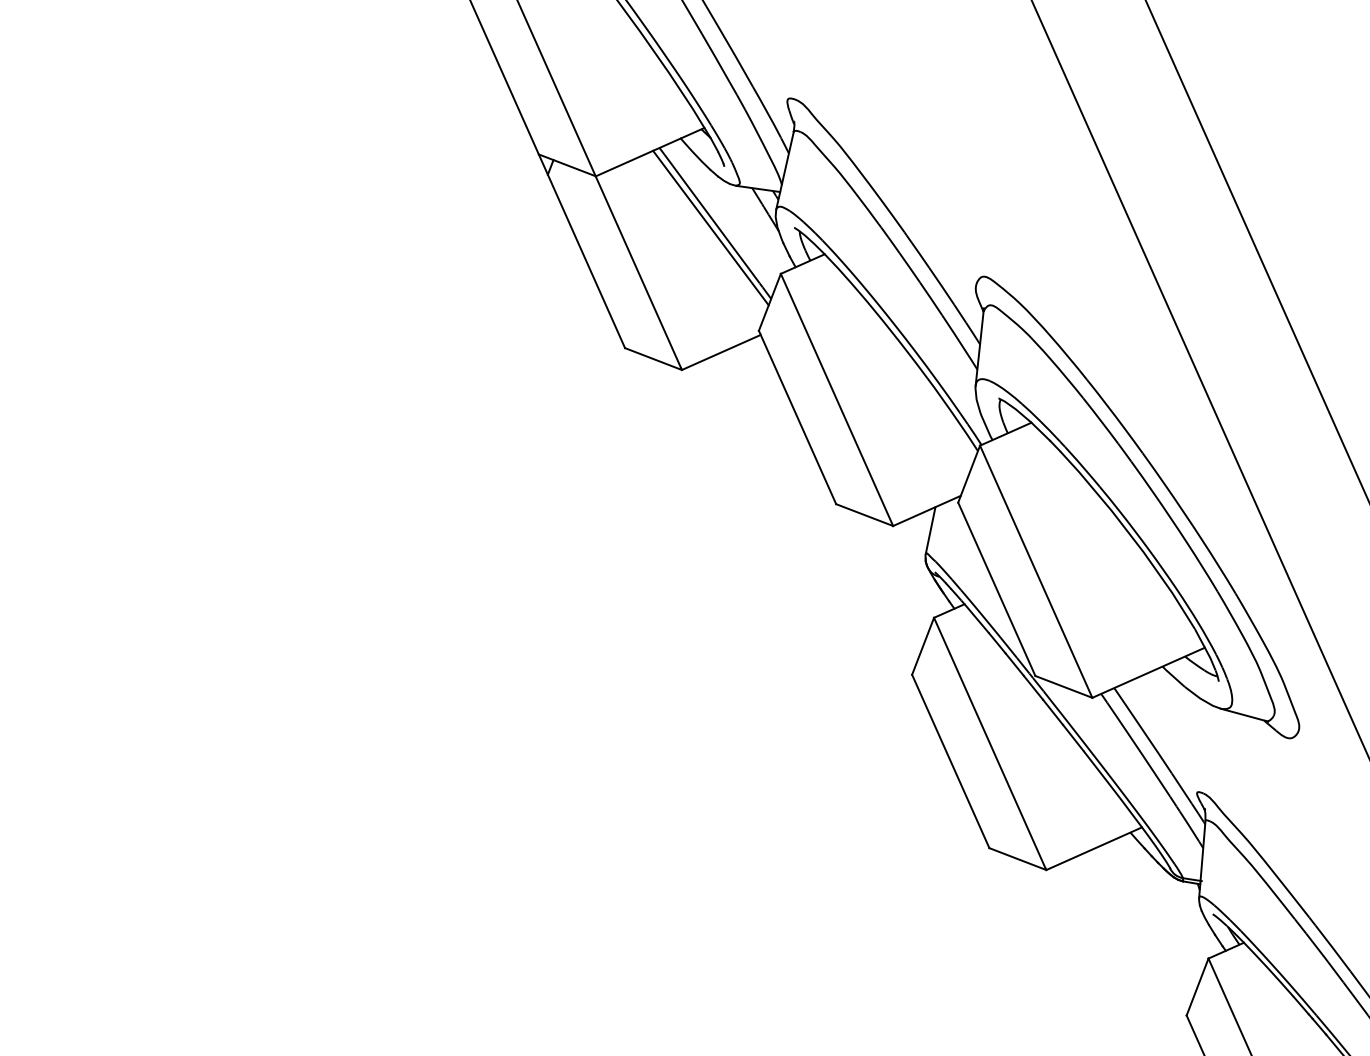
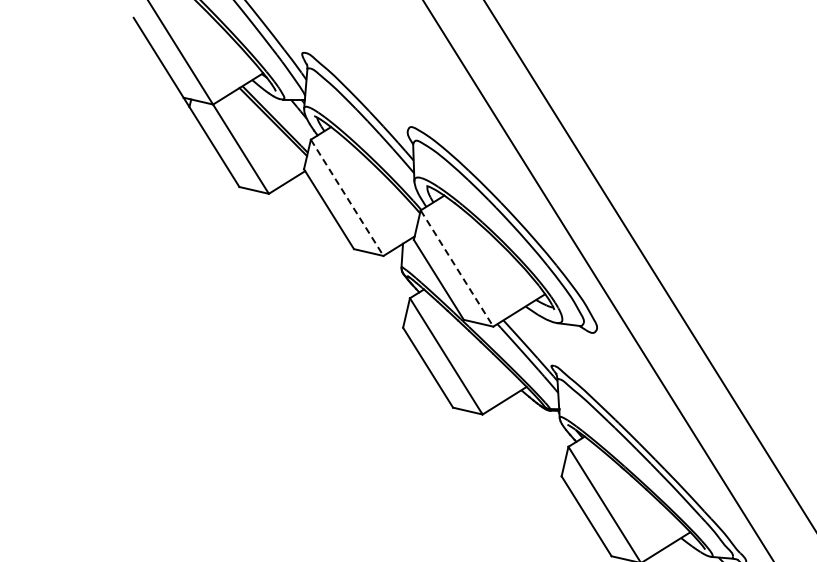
line: (837, 399) -> (347, 197), solid -> dashed
line: (1037, 571) -> (457, 268), solid -> dashed

